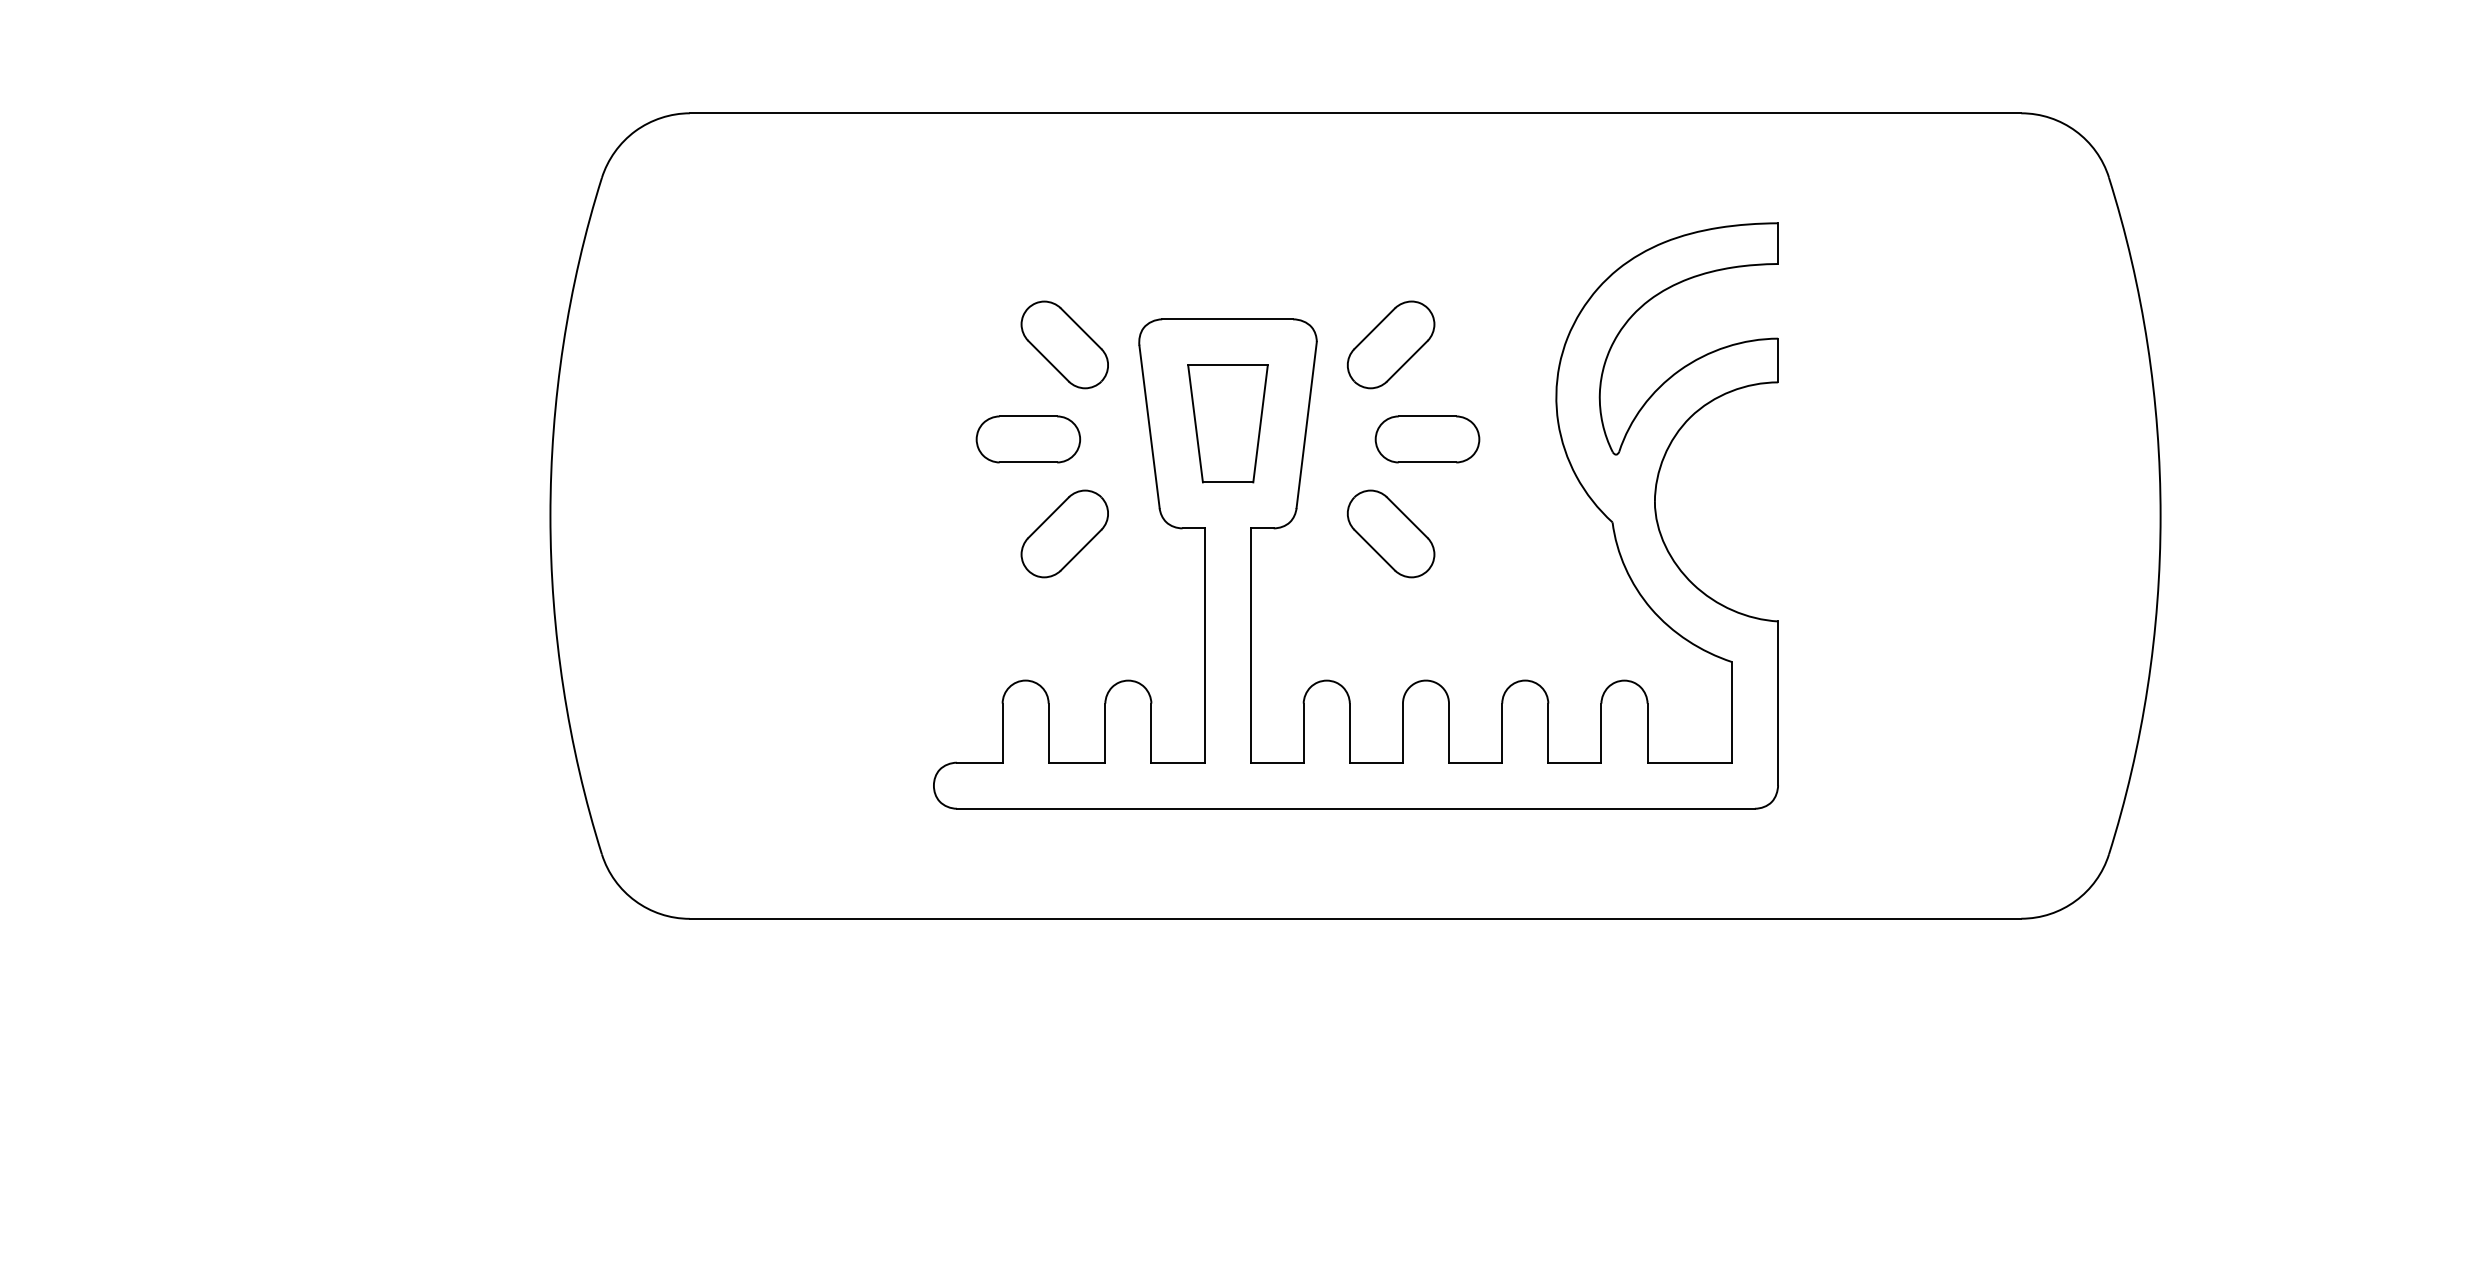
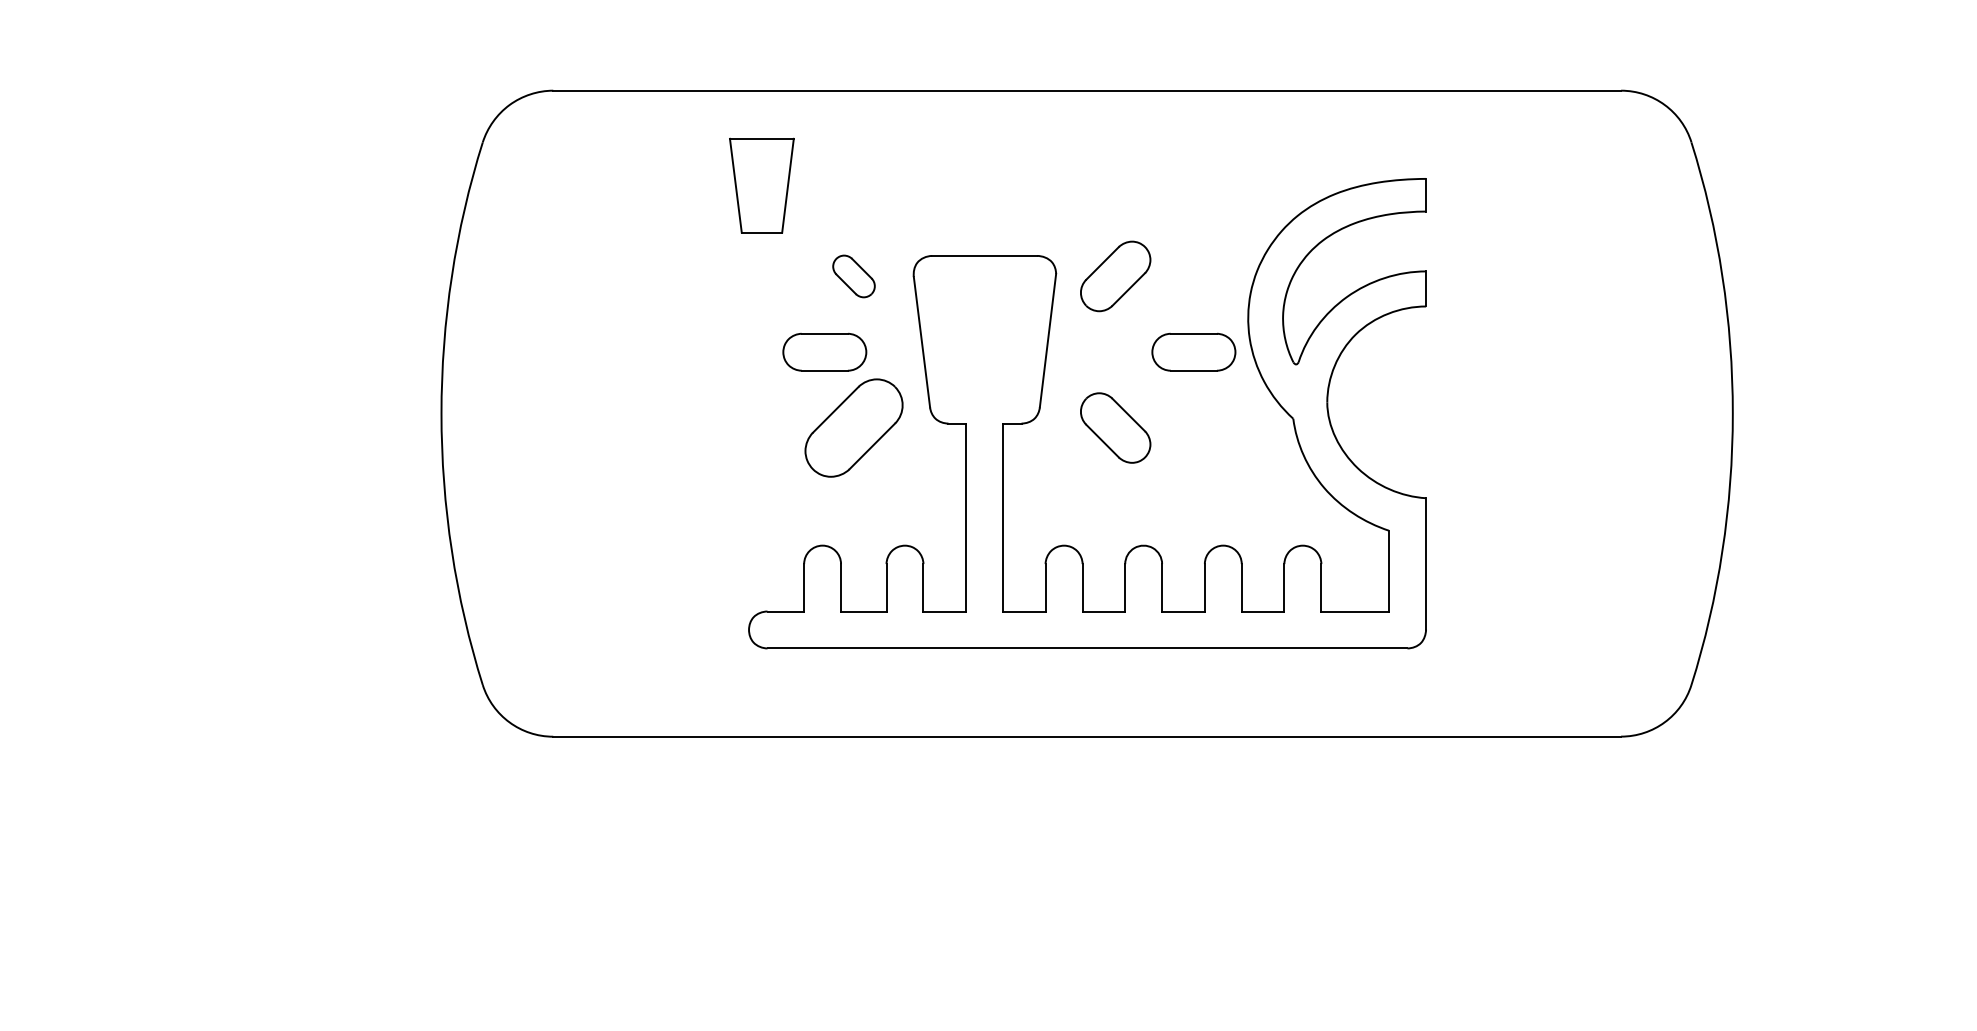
part: (1064, 344) -> (853, 276), size x0.6
part: (1227, 423) -> (761, 185), moved
part: (1427, 438) -> (1193, 351), moved
part: (1064, 533) -> (853, 427), size x1.4

